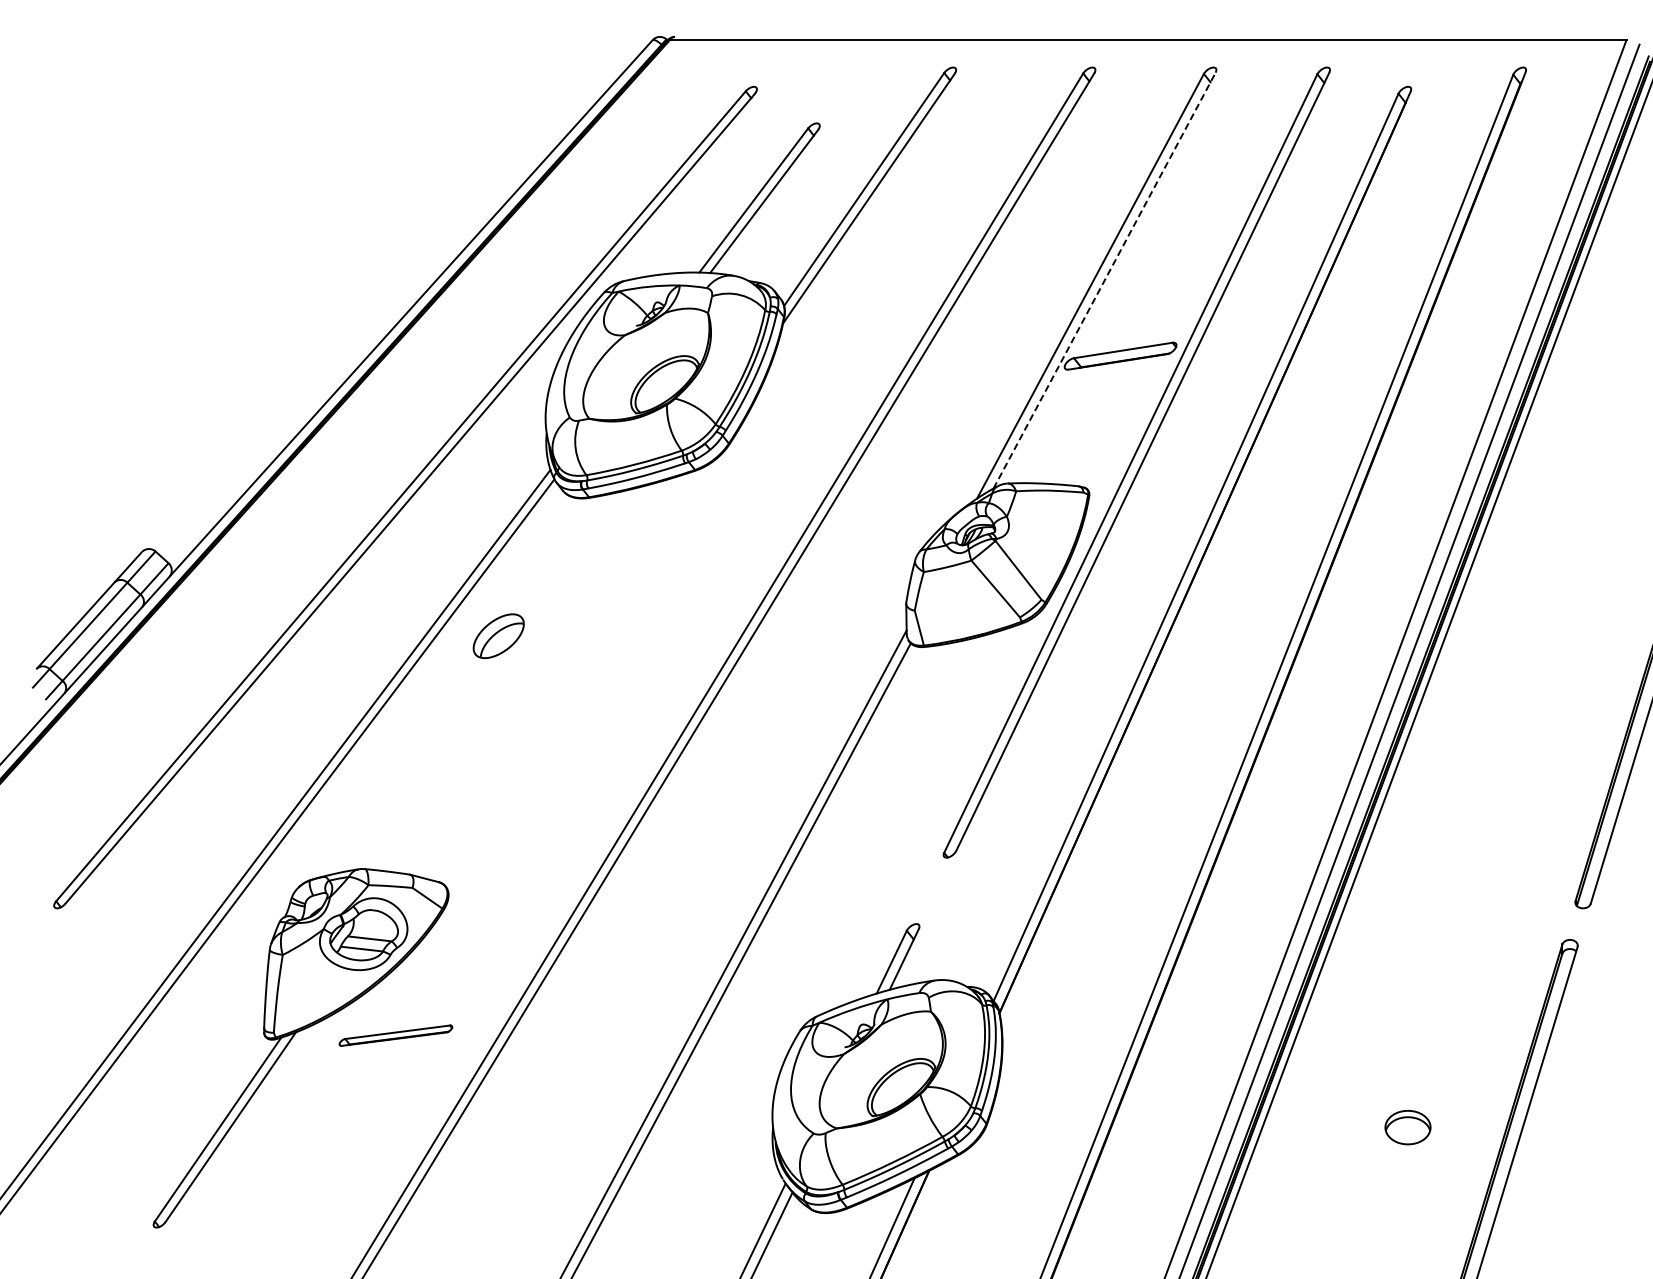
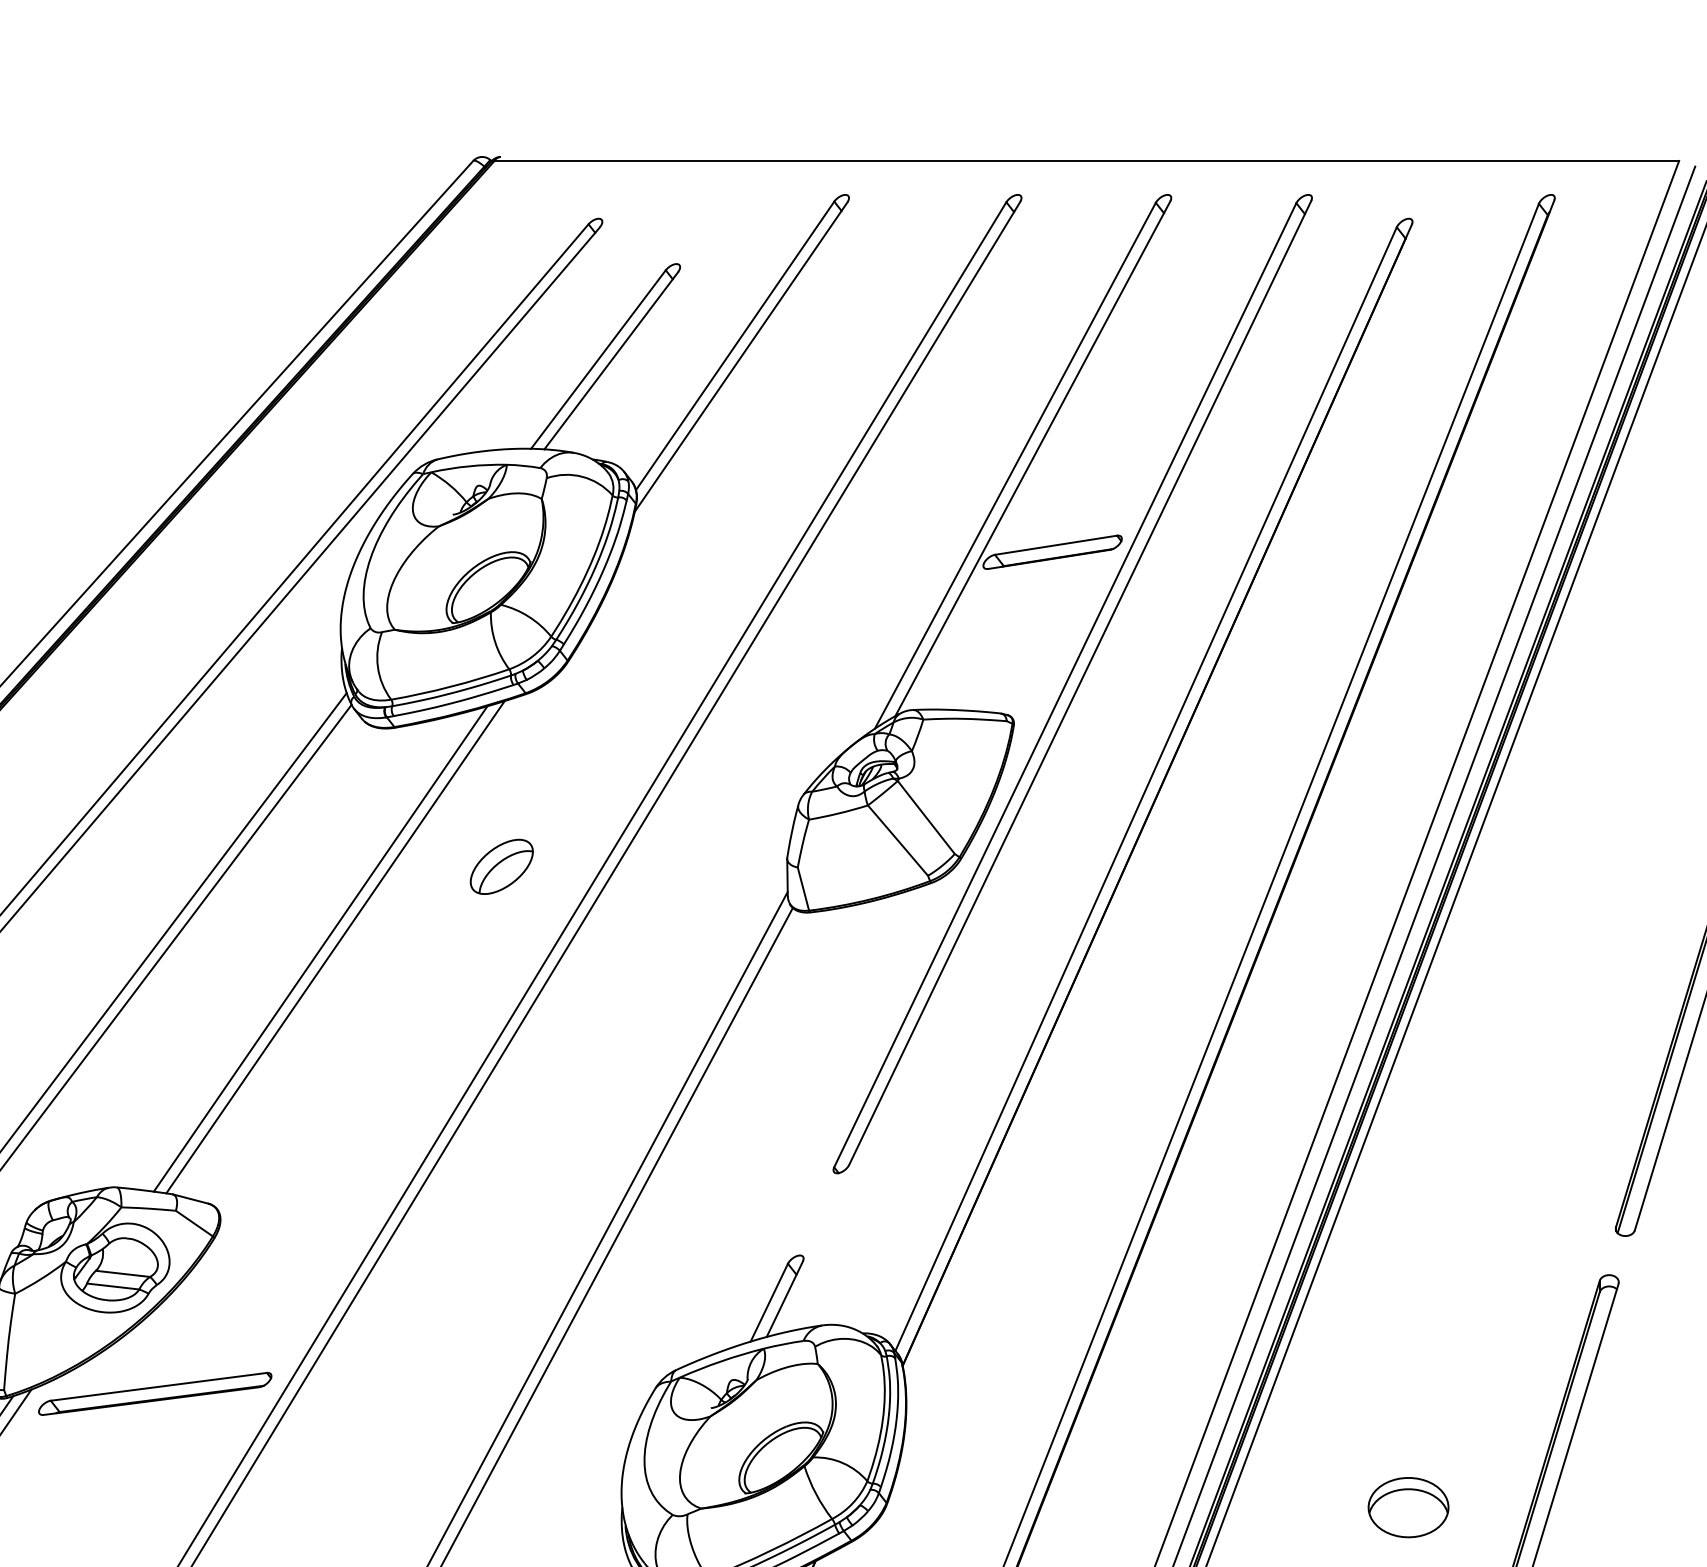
line: (1104, 280) -> (1032, 458), dashed -> solid
part: (498, 636) -> (501, 867), moved
line: (541, 674) -> (335, 946), added
line: (529, 676) -> (320, 948), added
part: (395, 1035) -> (154, 1393), size x1.67
part: (1407, 1127) -> (1407, 1507), size x1.43

